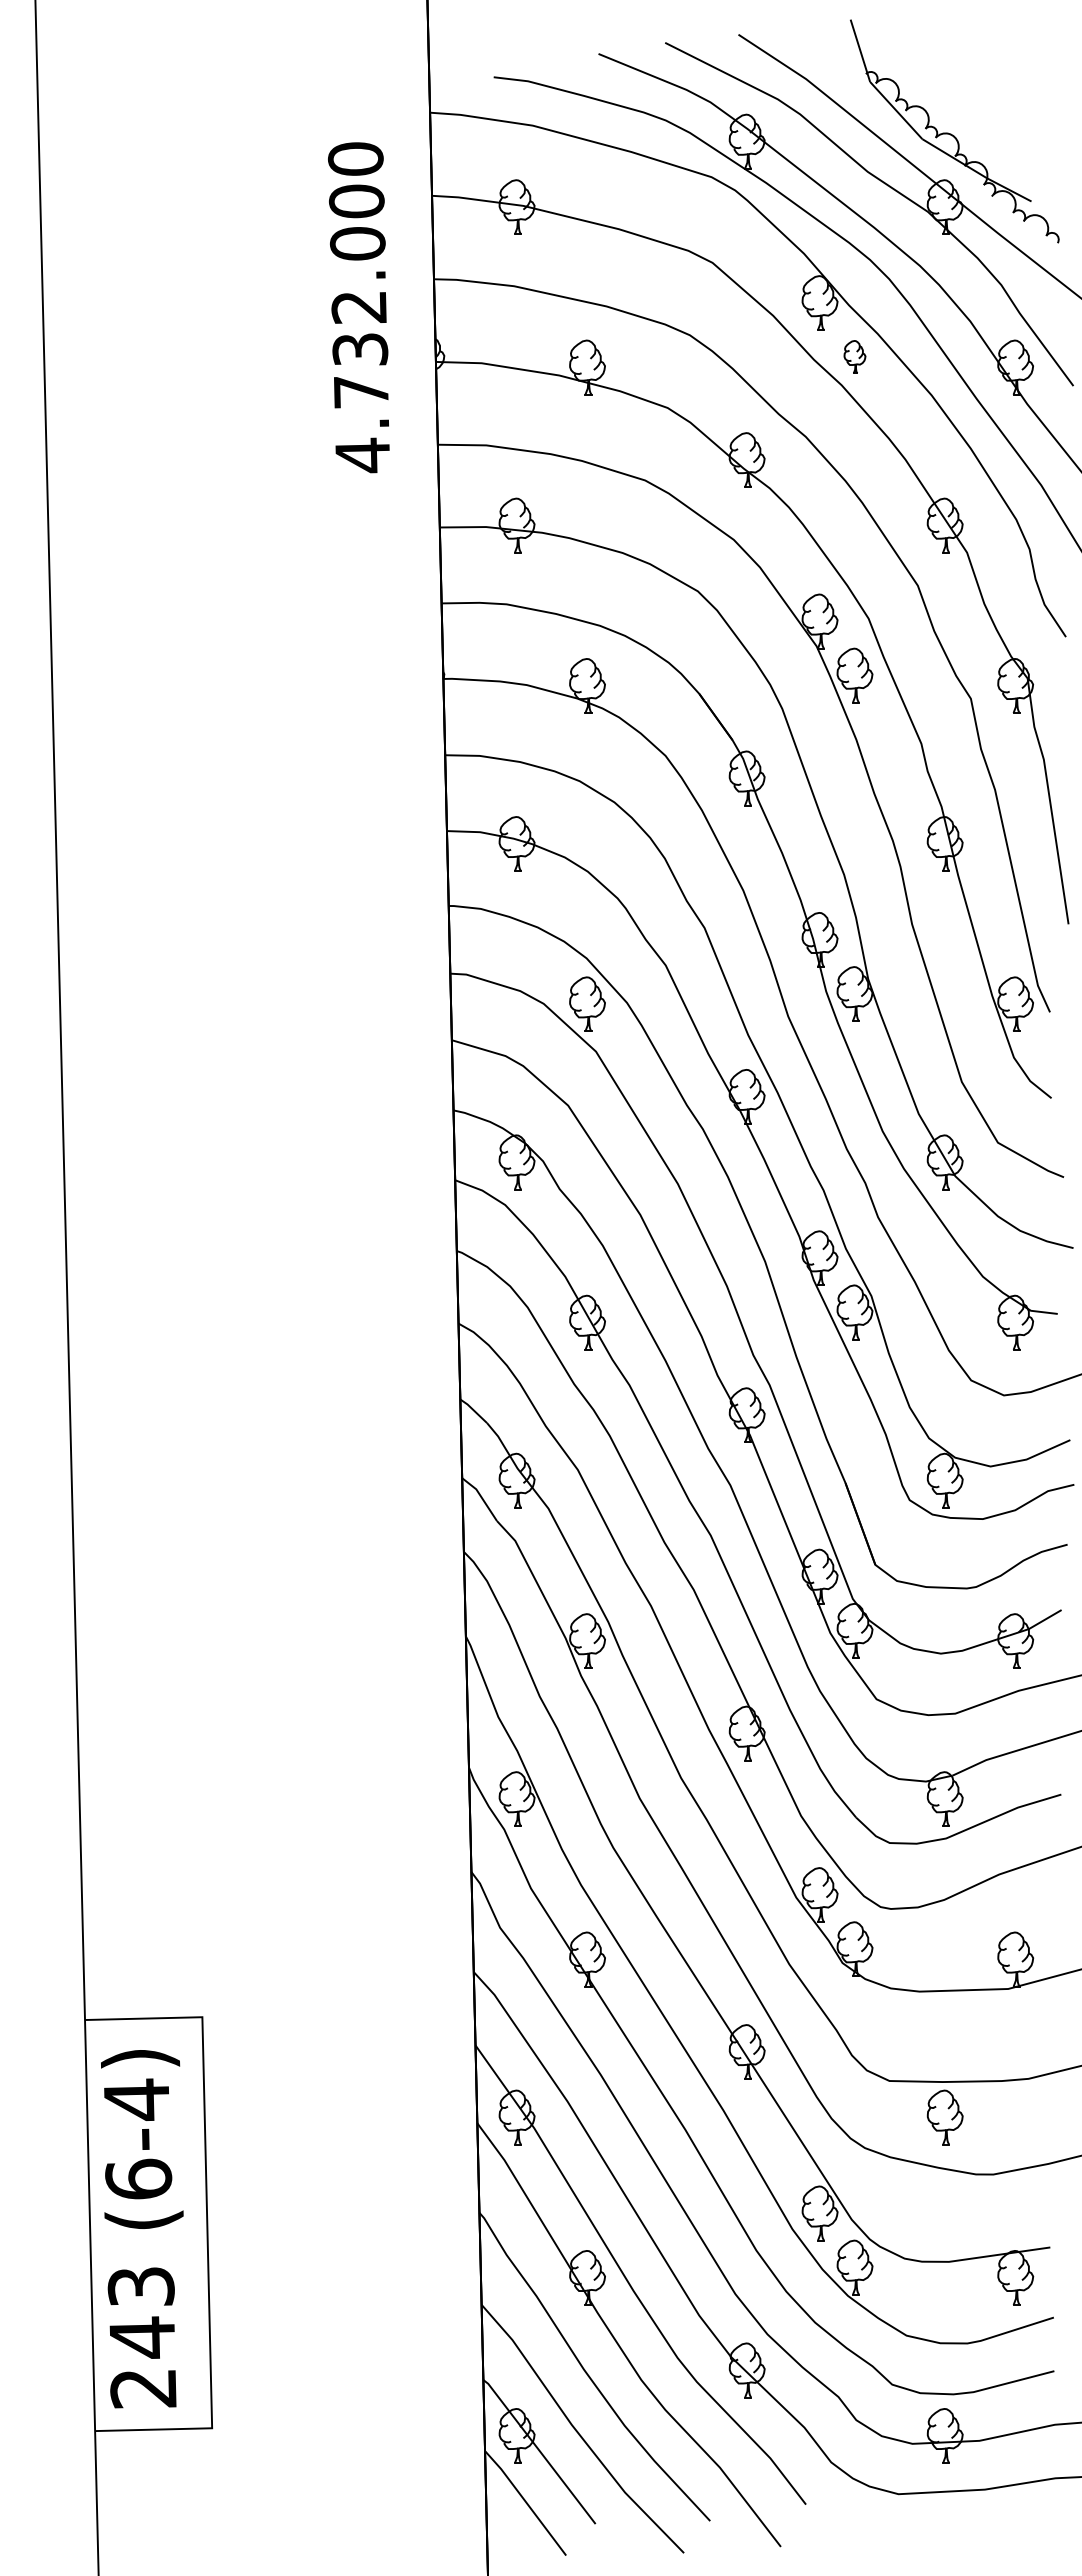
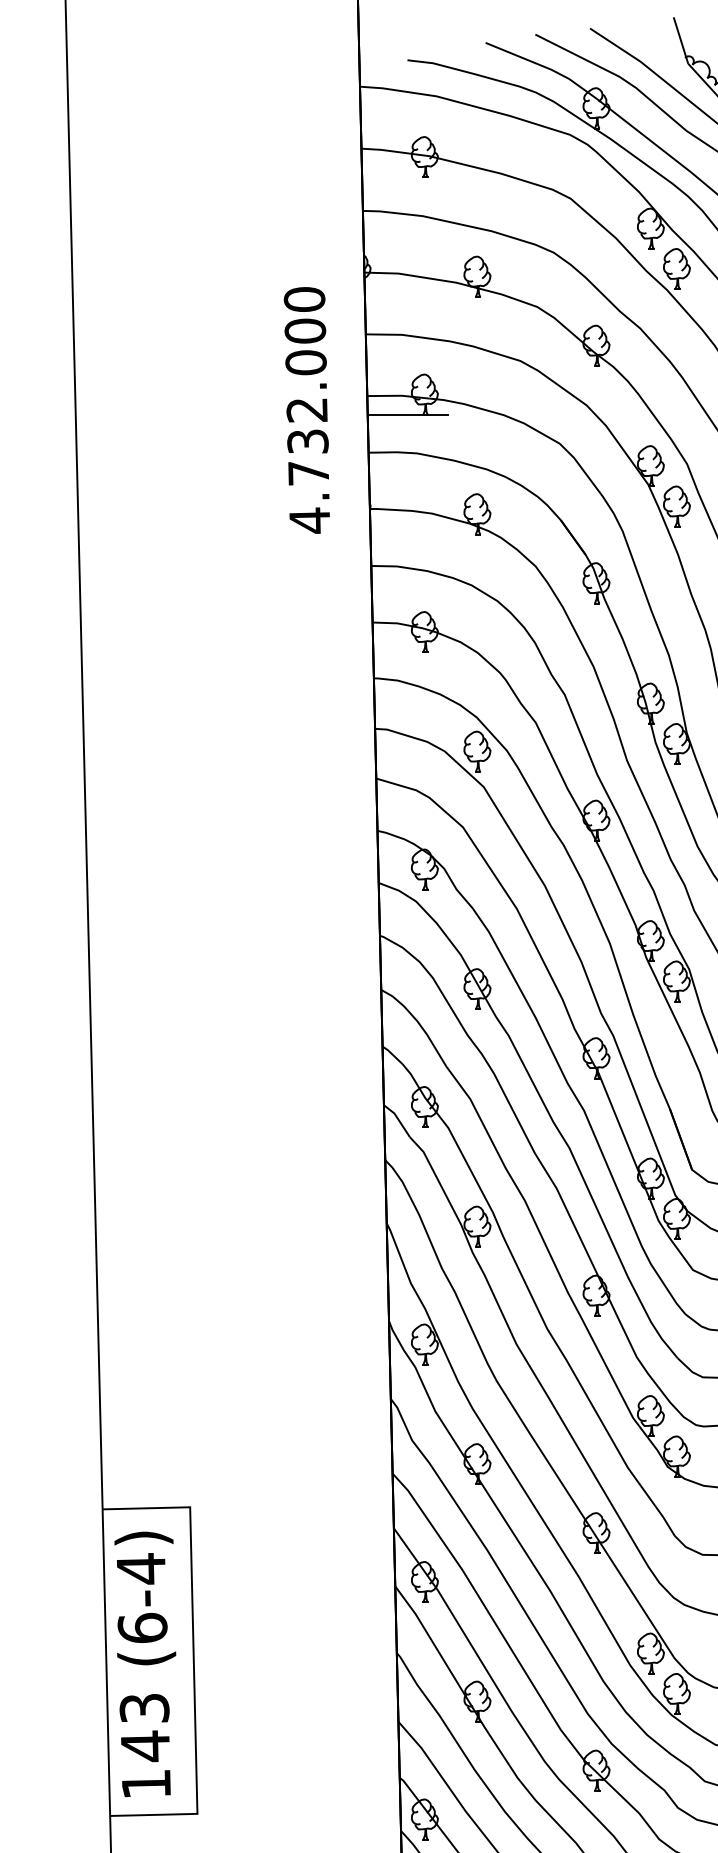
text: (358, 307) -> (306, 410), moved
part: (854, 356) -> (676, 268), size x1.67
line: (494, 553) -> (408, 415), added
text: (143, 2388) -> (146, 1784), 243 -> 143

